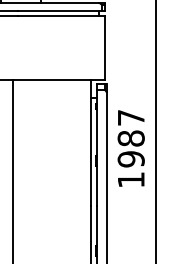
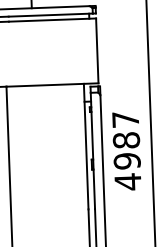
text: (131, 179) -> (128, 181), 1987 -> 4987

